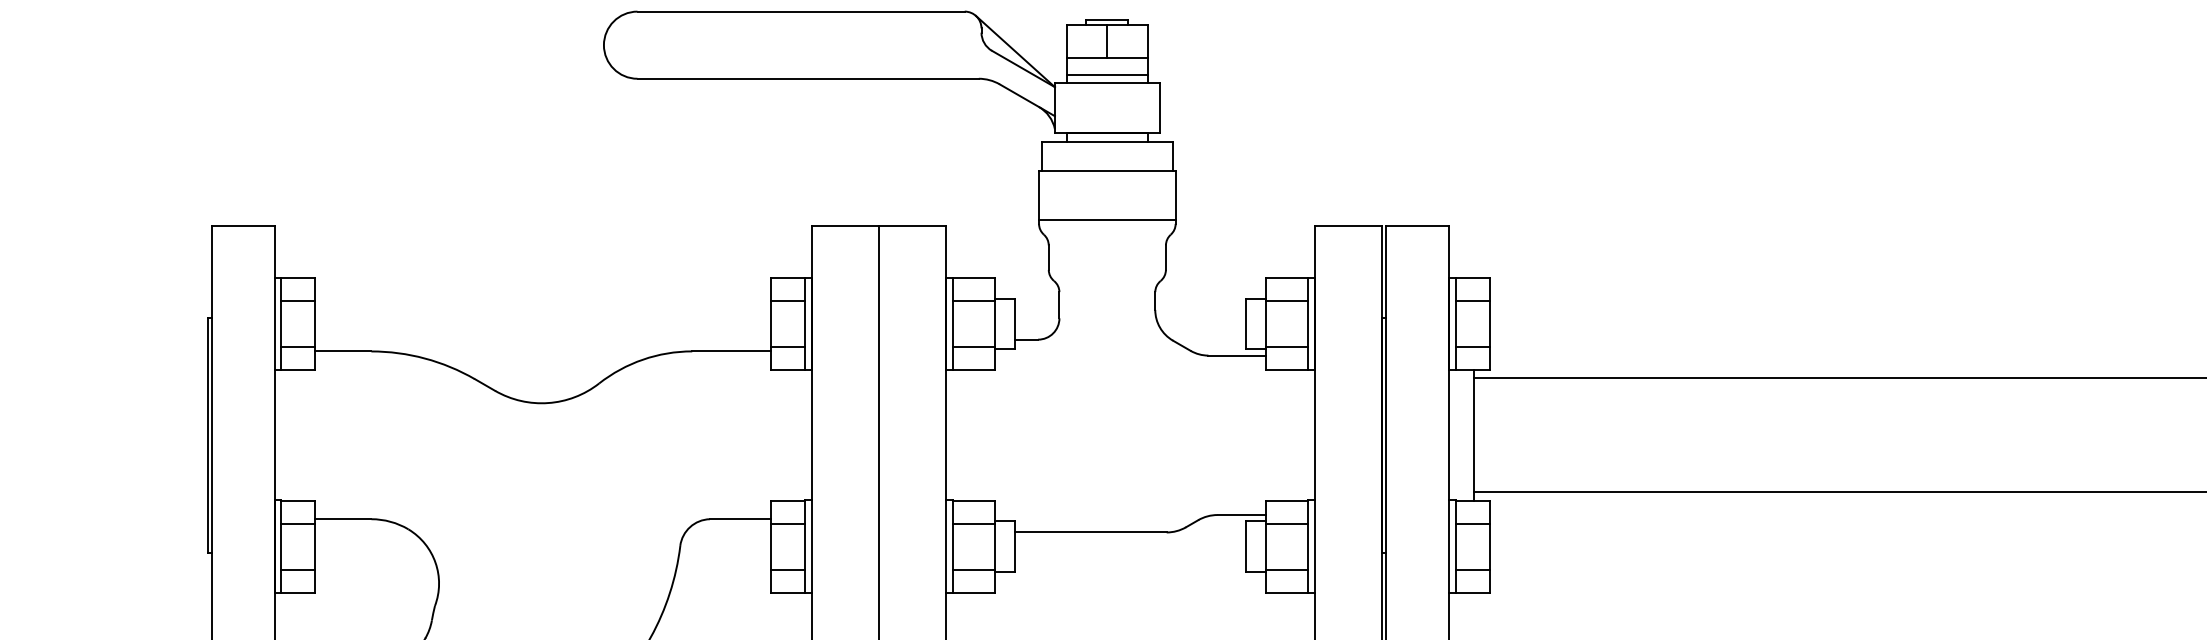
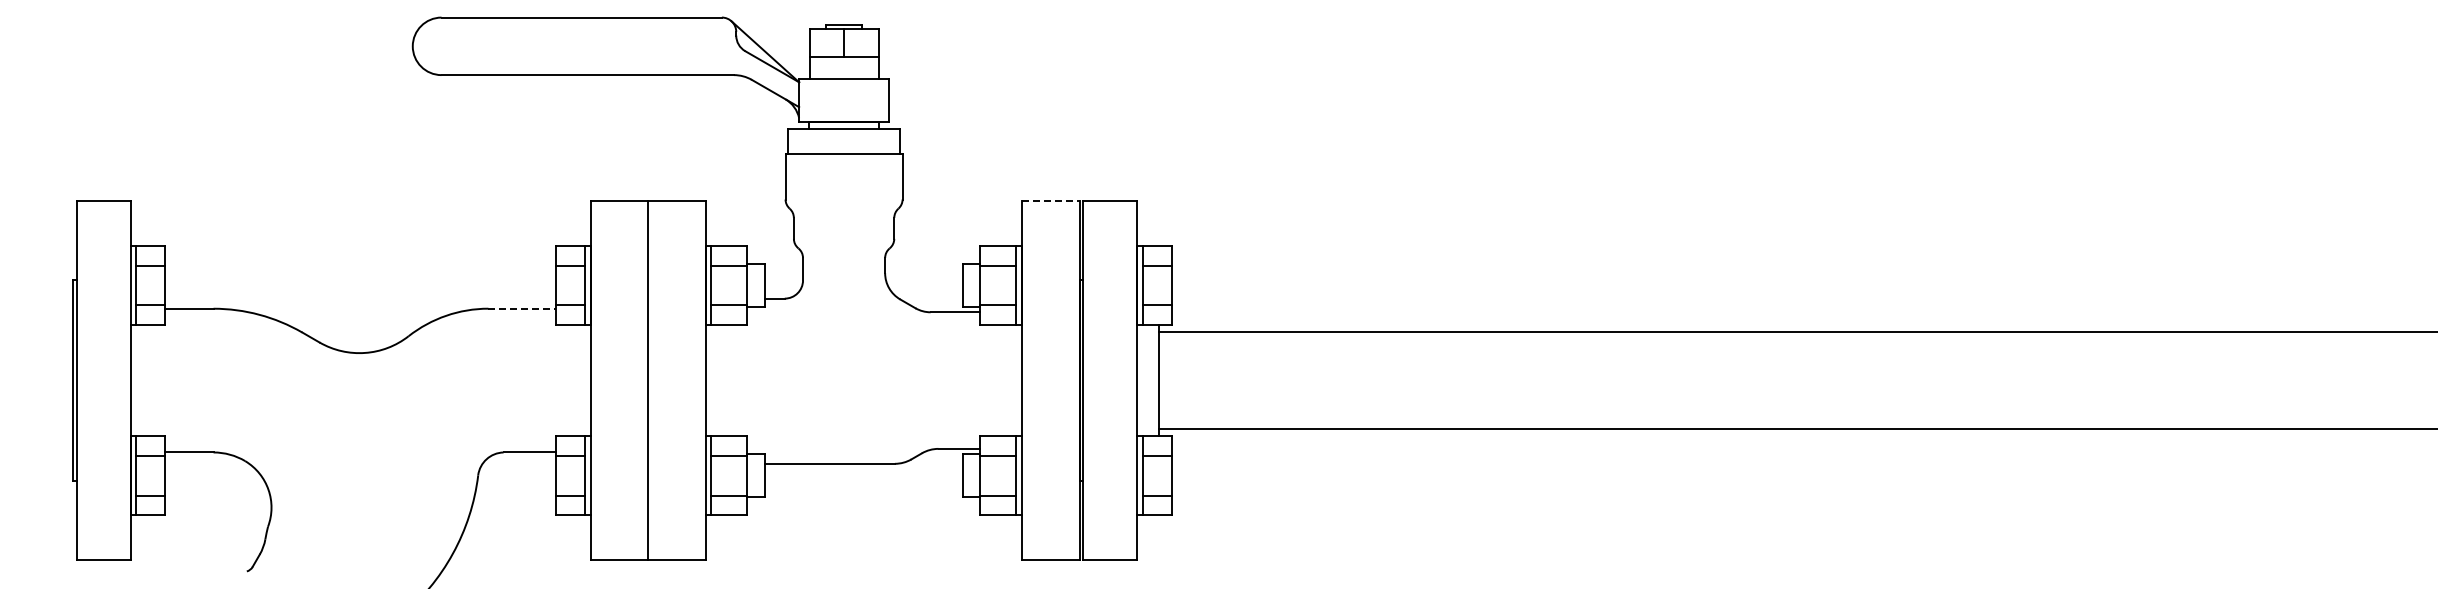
line: (1106, 74) -> (843, 71), removed
line: (1106, 220) -> (843, 196), removed
line: (1348, 225) -> (1050, 200), solid -> dashed
line: (732, 351) -> (522, 308), solid -> dashed

